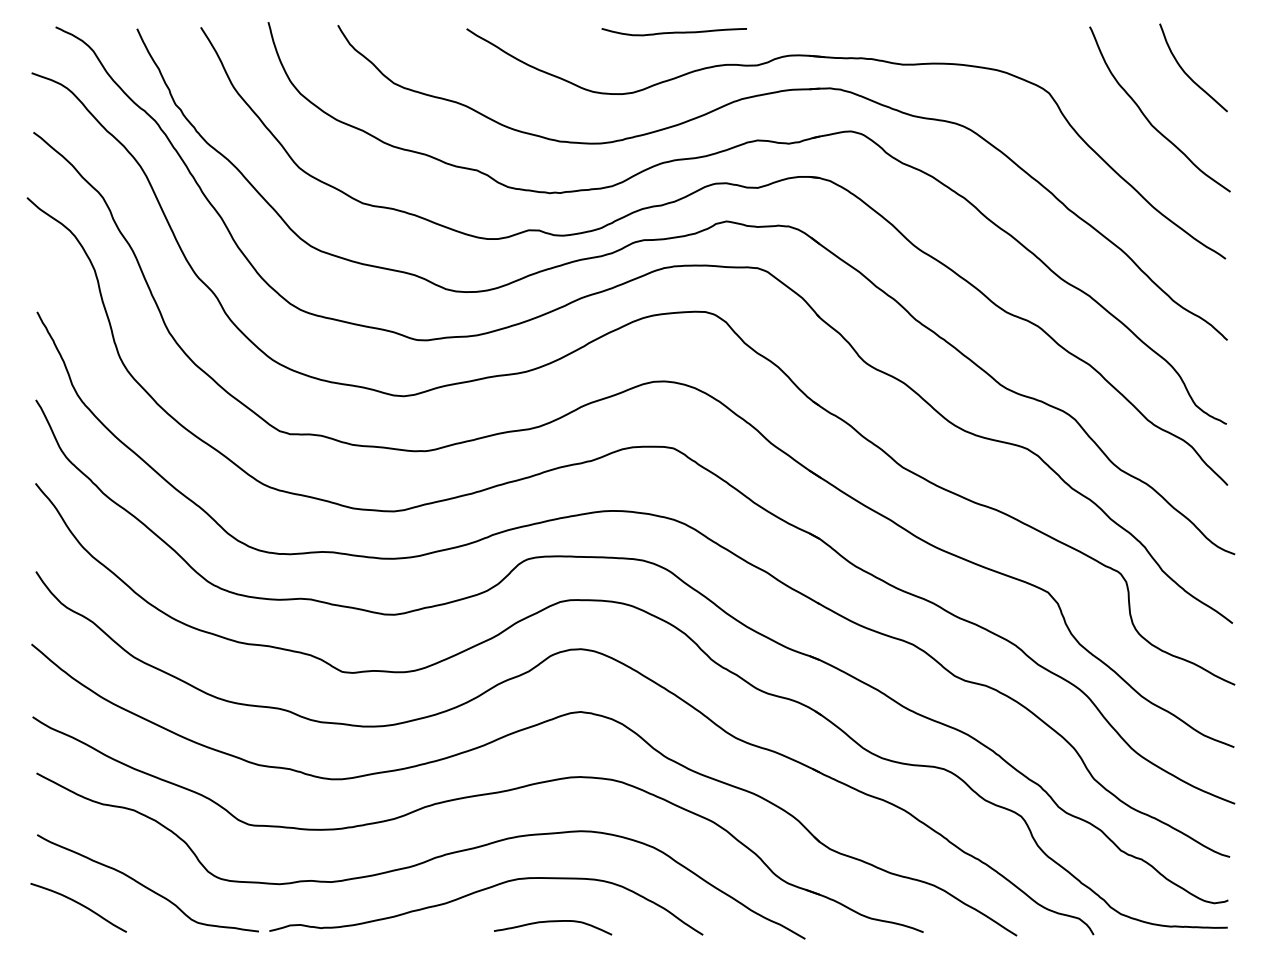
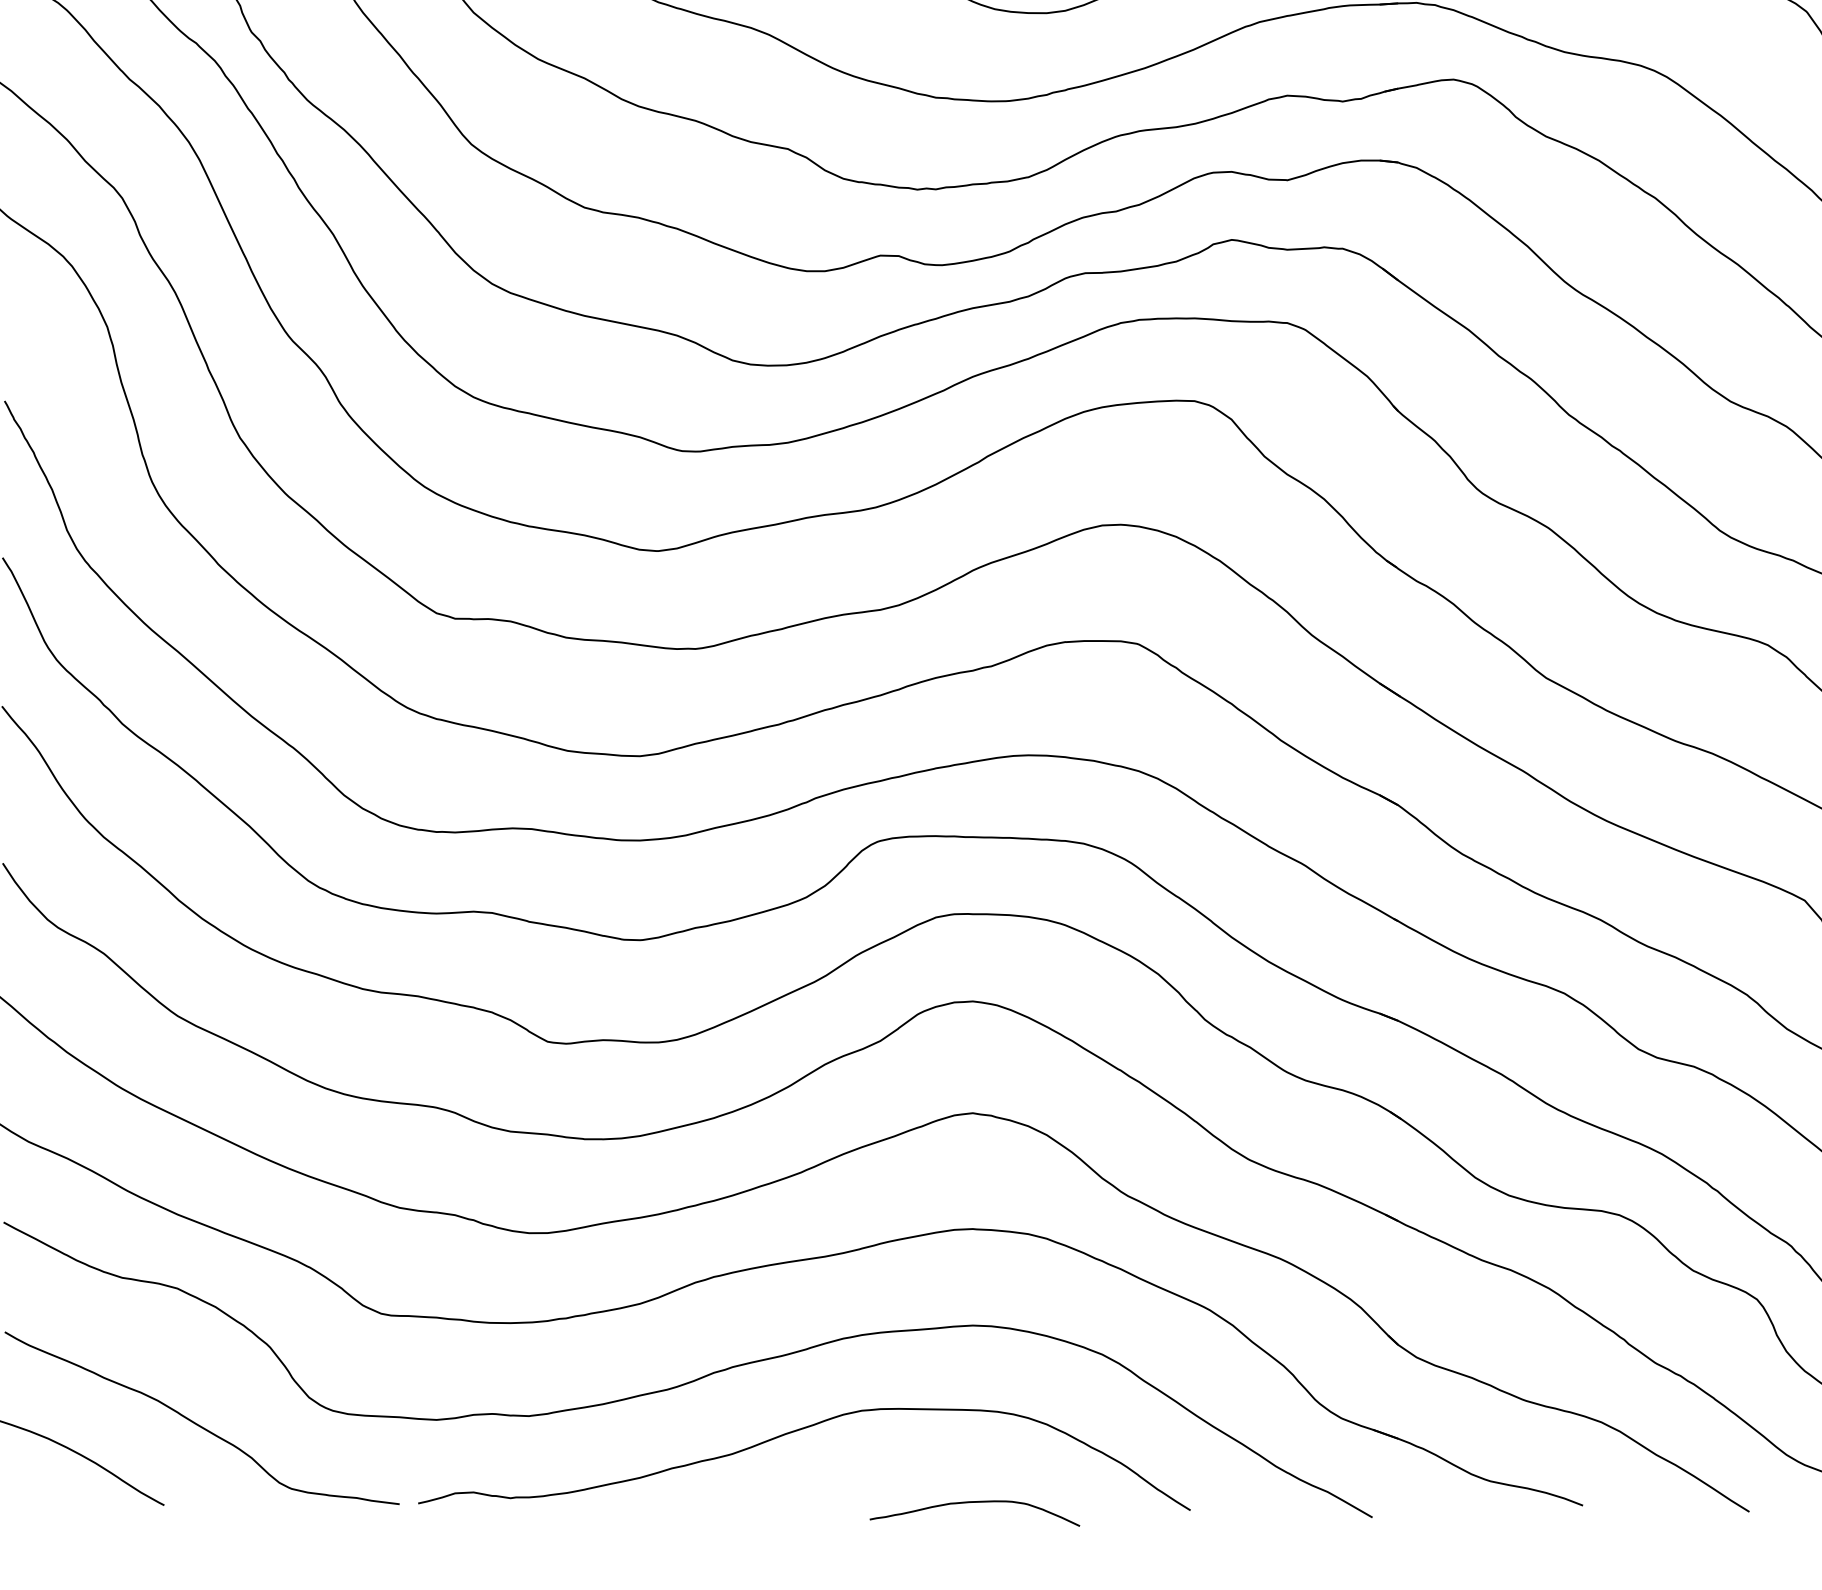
curve: (553, 922) -> (975, 1504), moved

